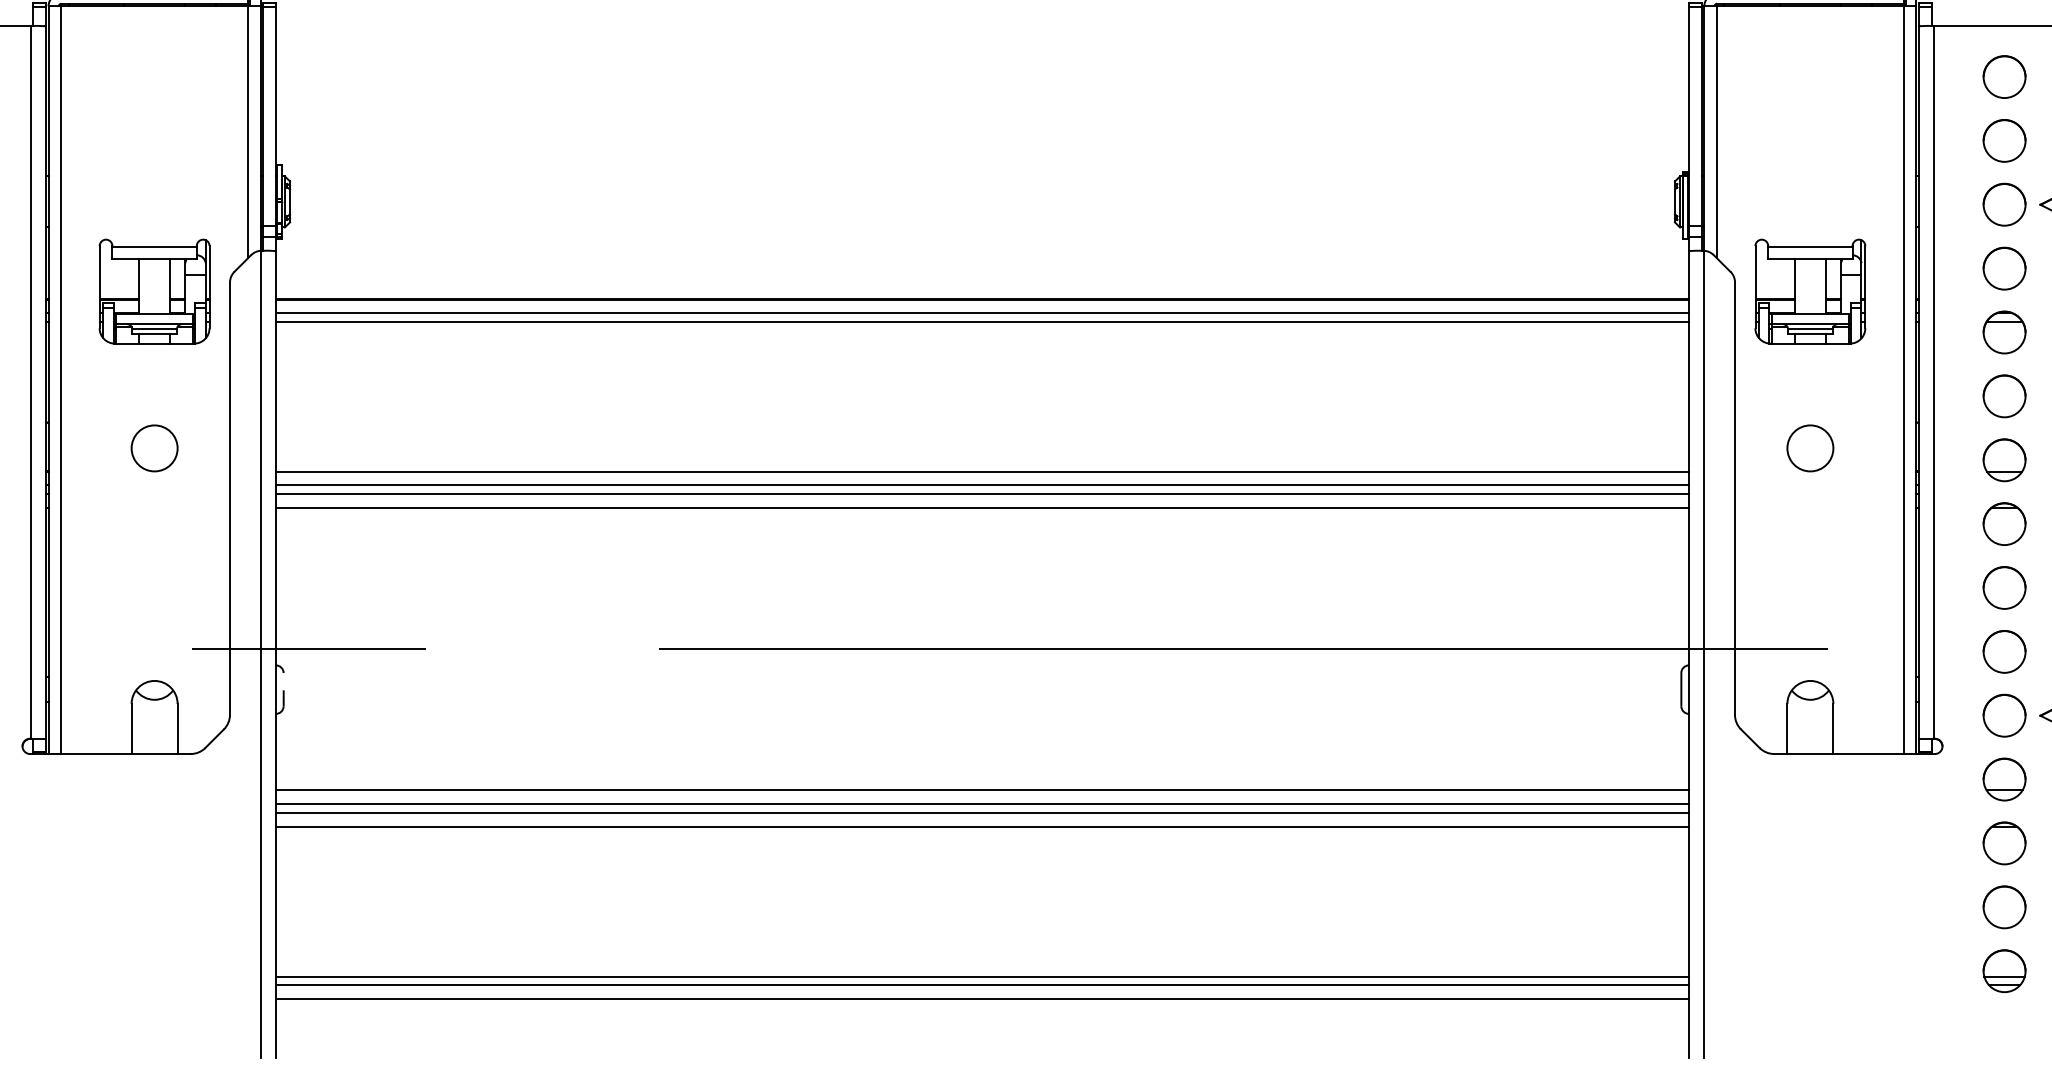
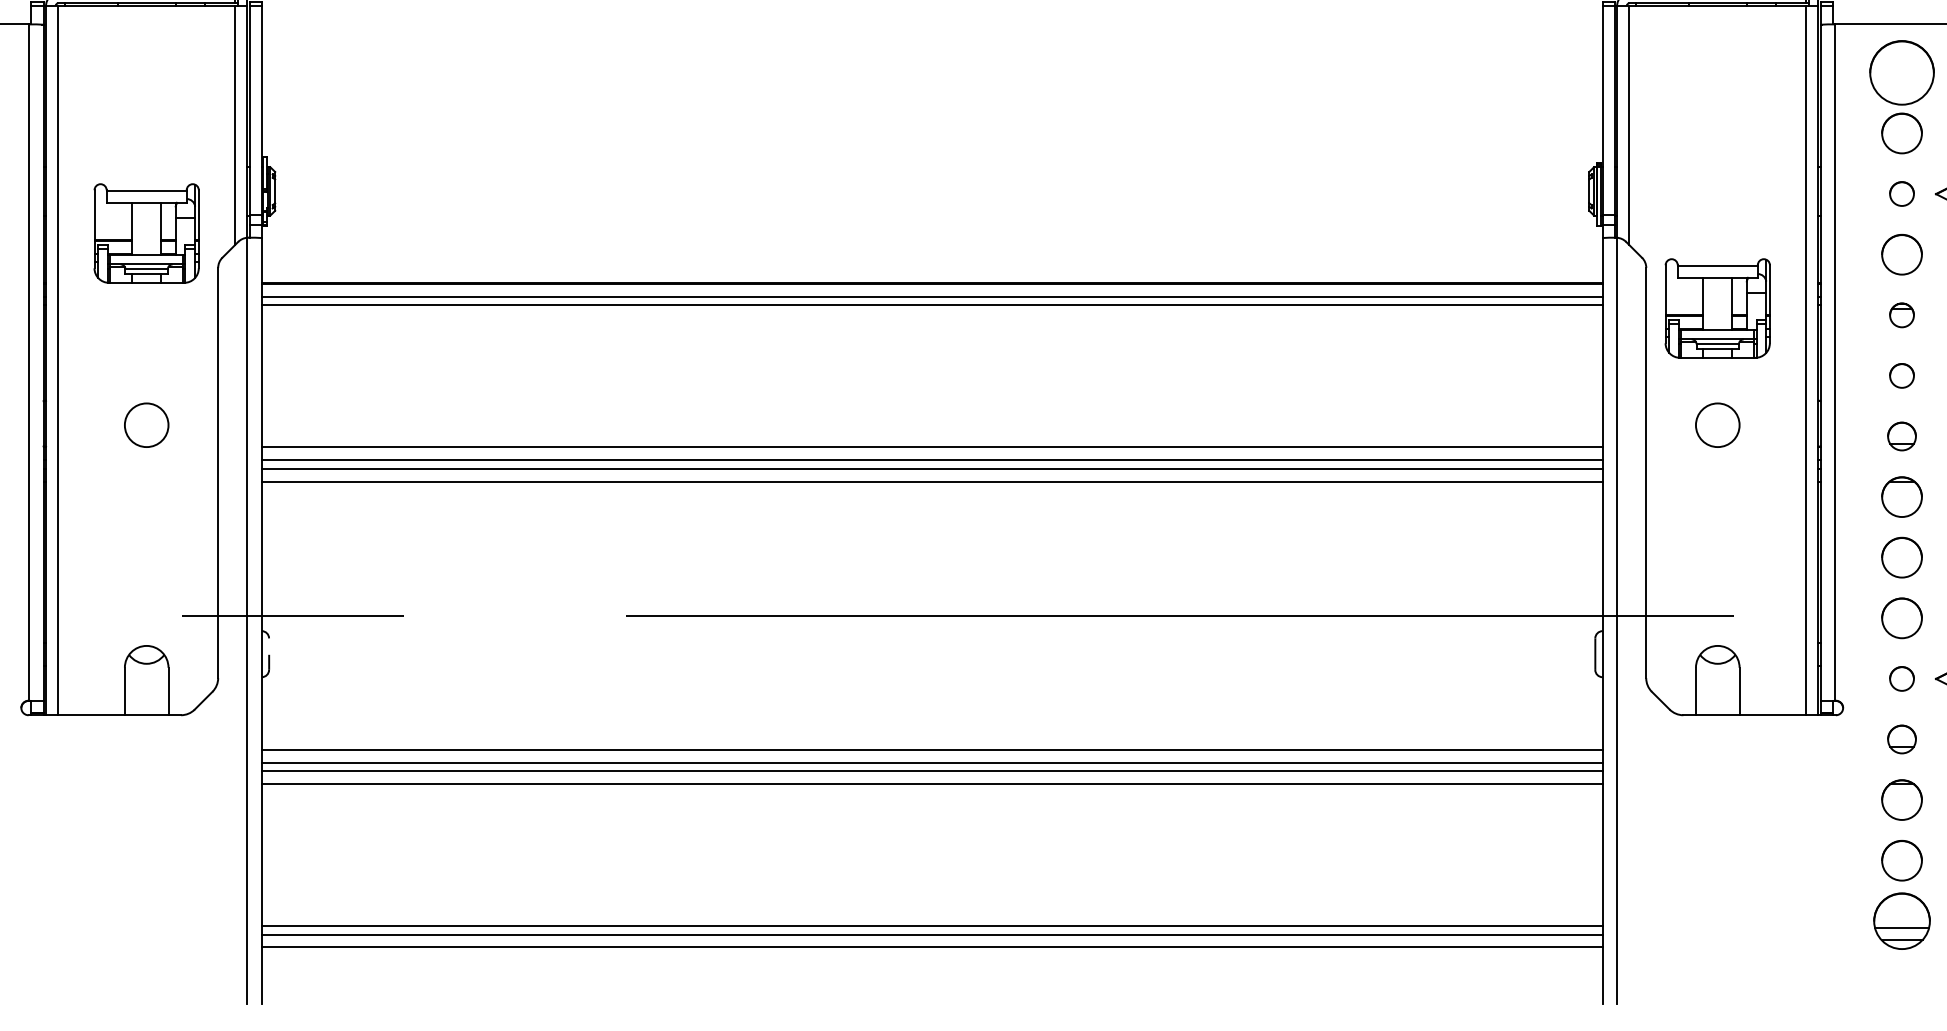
circle: (2004, 76) -> (1901, 72), size x1.6
circle: (2004, 204) -> (1901, 193), size x0.6
part: (154, 291) -> (146, 233), moved
part: (1810, 291) -> (1717, 308), moved
part: (2004, 332) -> (1901, 315), size x0.6
circle: (2004, 395) -> (1901, 375), size x0.6
part: (2004, 460) -> (1901, 436), size x0.7
circle: (2004, 715) -> (1901, 678), size x0.6
part: (2004, 779) -> (1901, 739), size x0.7
part: (2004, 971) -> (1901, 921), size x1.4

